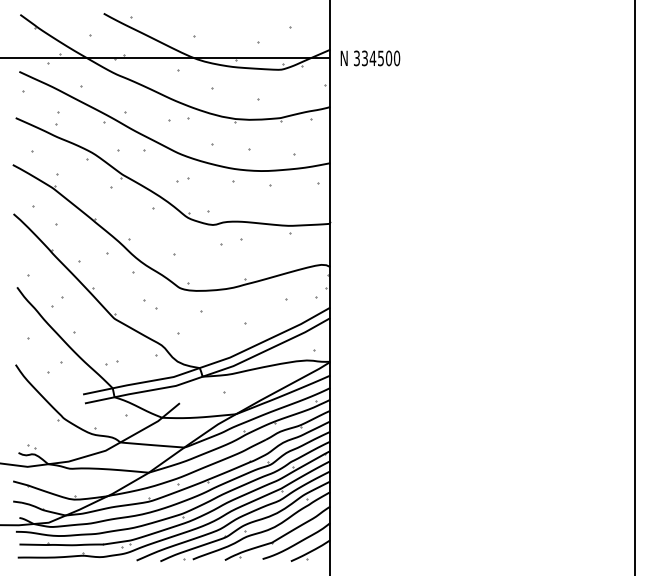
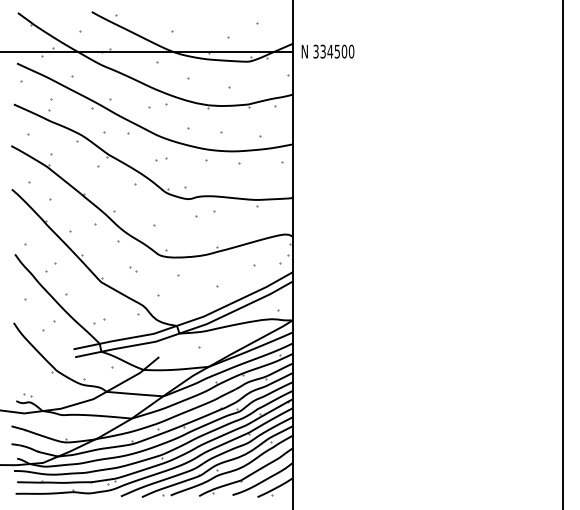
part: (150, 303) -> (133, 268), size x0.62

